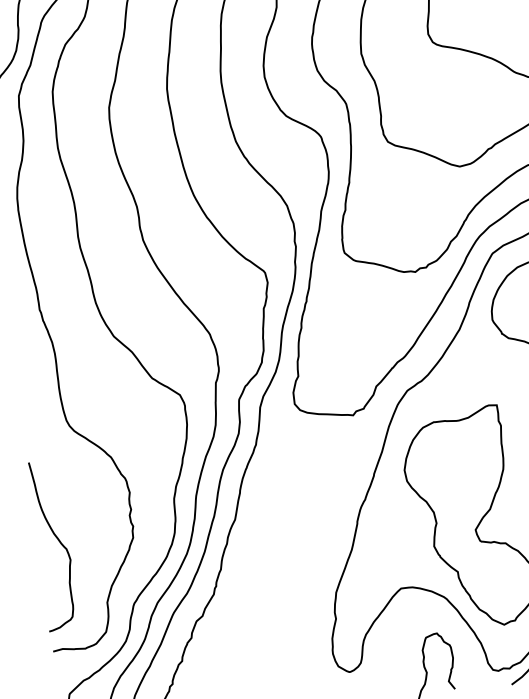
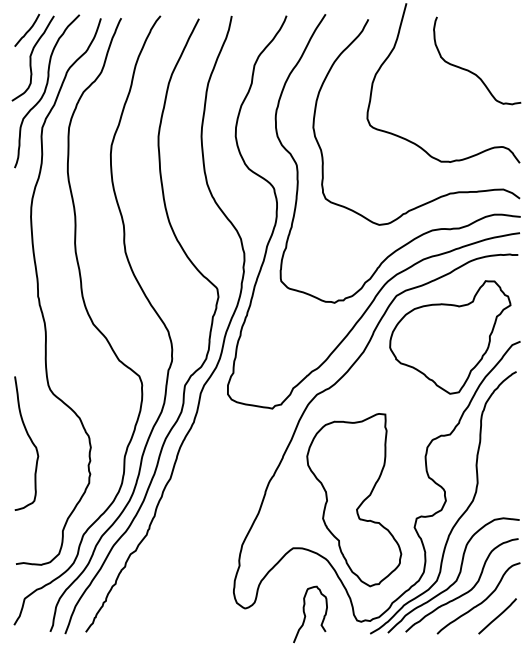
curve: (56, 540) -> (29, 439), moved

